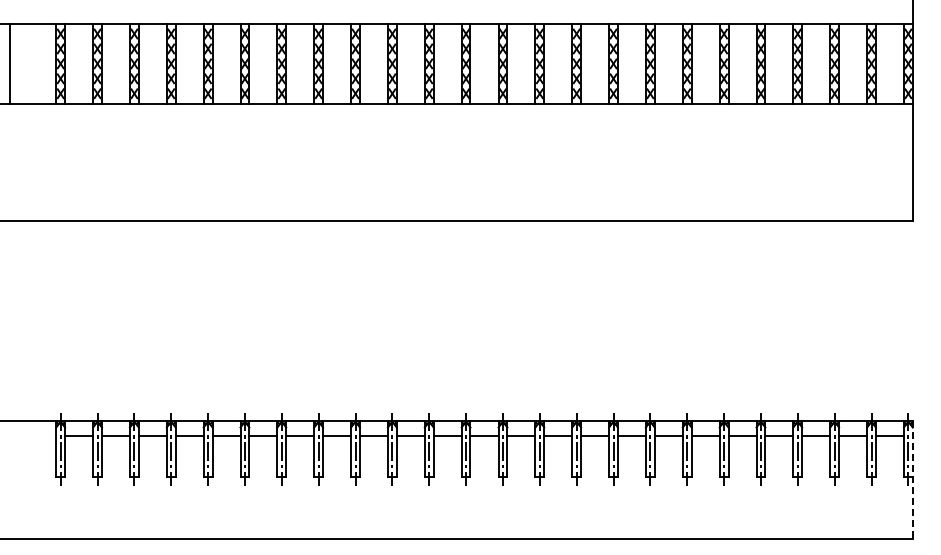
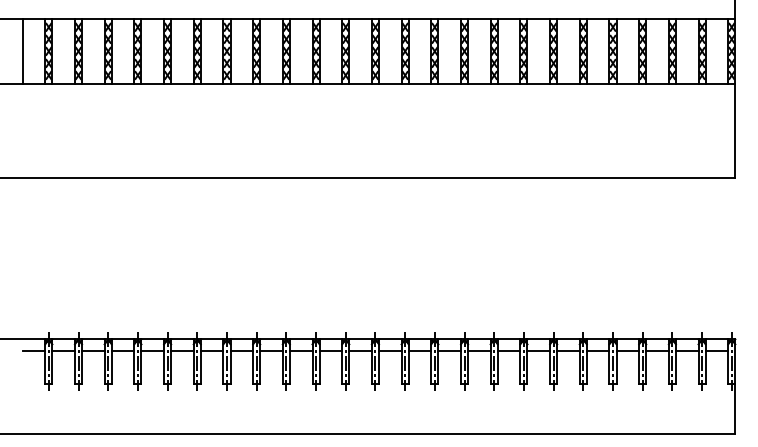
line: (10, 63) -> (22, 51), moved
line: (42, 436) -> (34, 351), added
line: (912, 479) -> (735, 386), dashed -> solid

